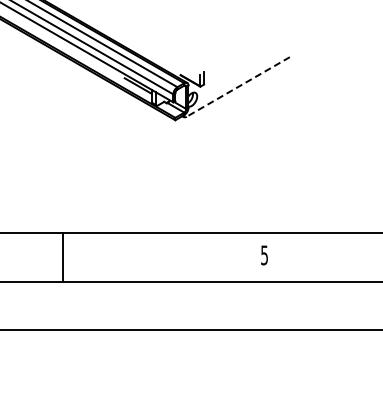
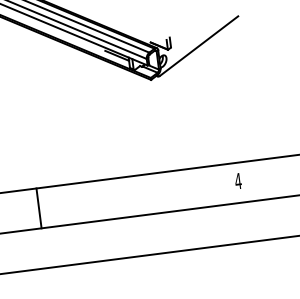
line: (238, 86) -> (199, 45), dashed -> solid
text: (264, 255) -> (238, 181), 5 -> 4
line: (62, 257) -> (38, 208), moved

